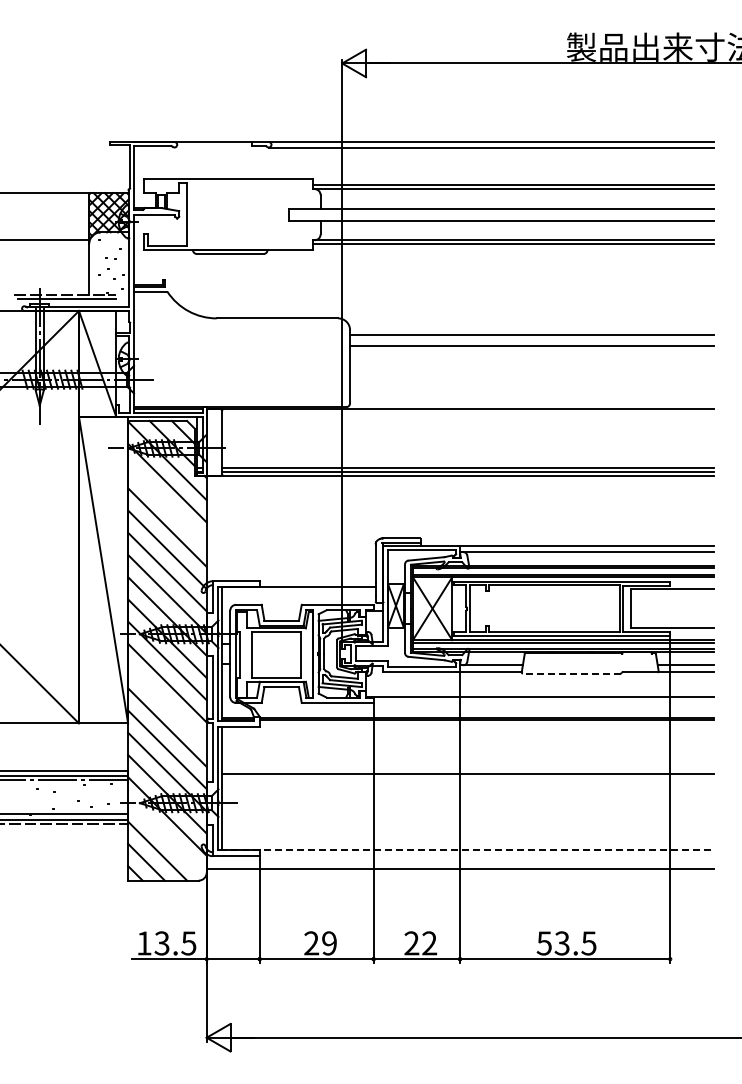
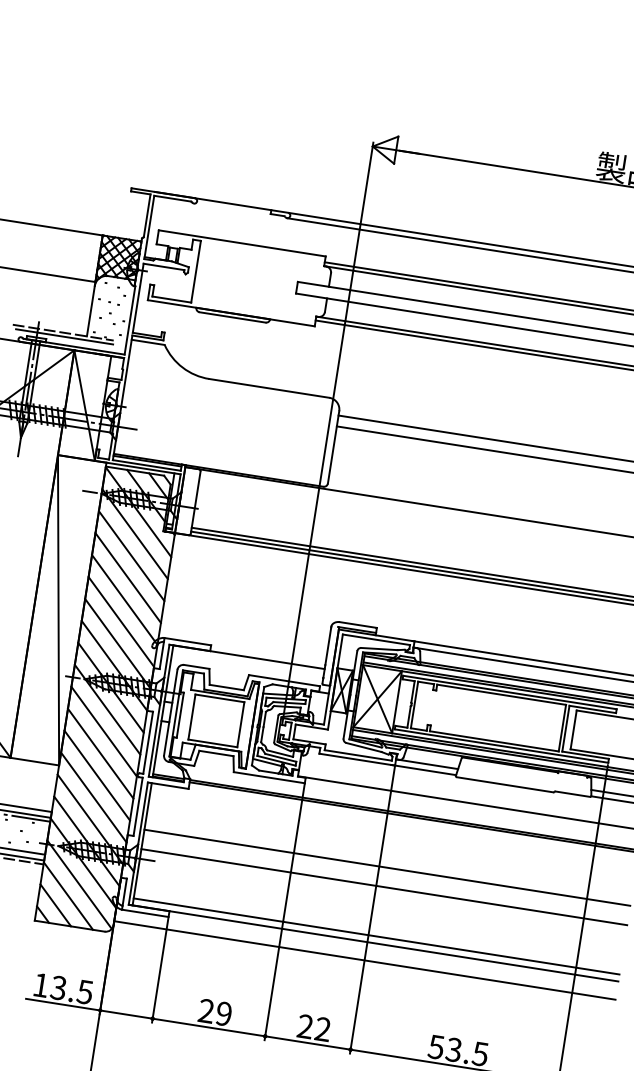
line: (167, 505) -> (131, 556), added
line: (571, 673) -> (504, 784), dashed -> solid
line: (167, 705) -> (100, 753), added
line: (468, 793) -> (384, 887), added
line: (166, 837) -> (79, 884), added
line: (468, 843) -> (376, 936), added
line: (467, 850) -> (374, 943), dashed -> solid

